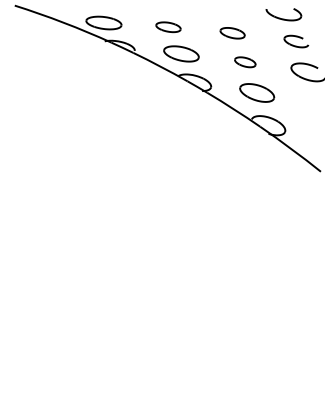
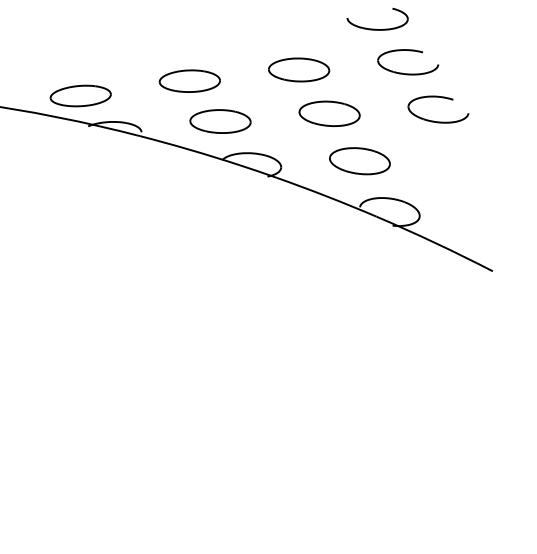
part: (168, 27) -> (189, 81), size x1.43
part: (232, 32) -> (298, 68), size x1.43
part: (296, 41) -> (408, 62), size x1.43
part: (245, 62) -> (330, 114), size x1.67

